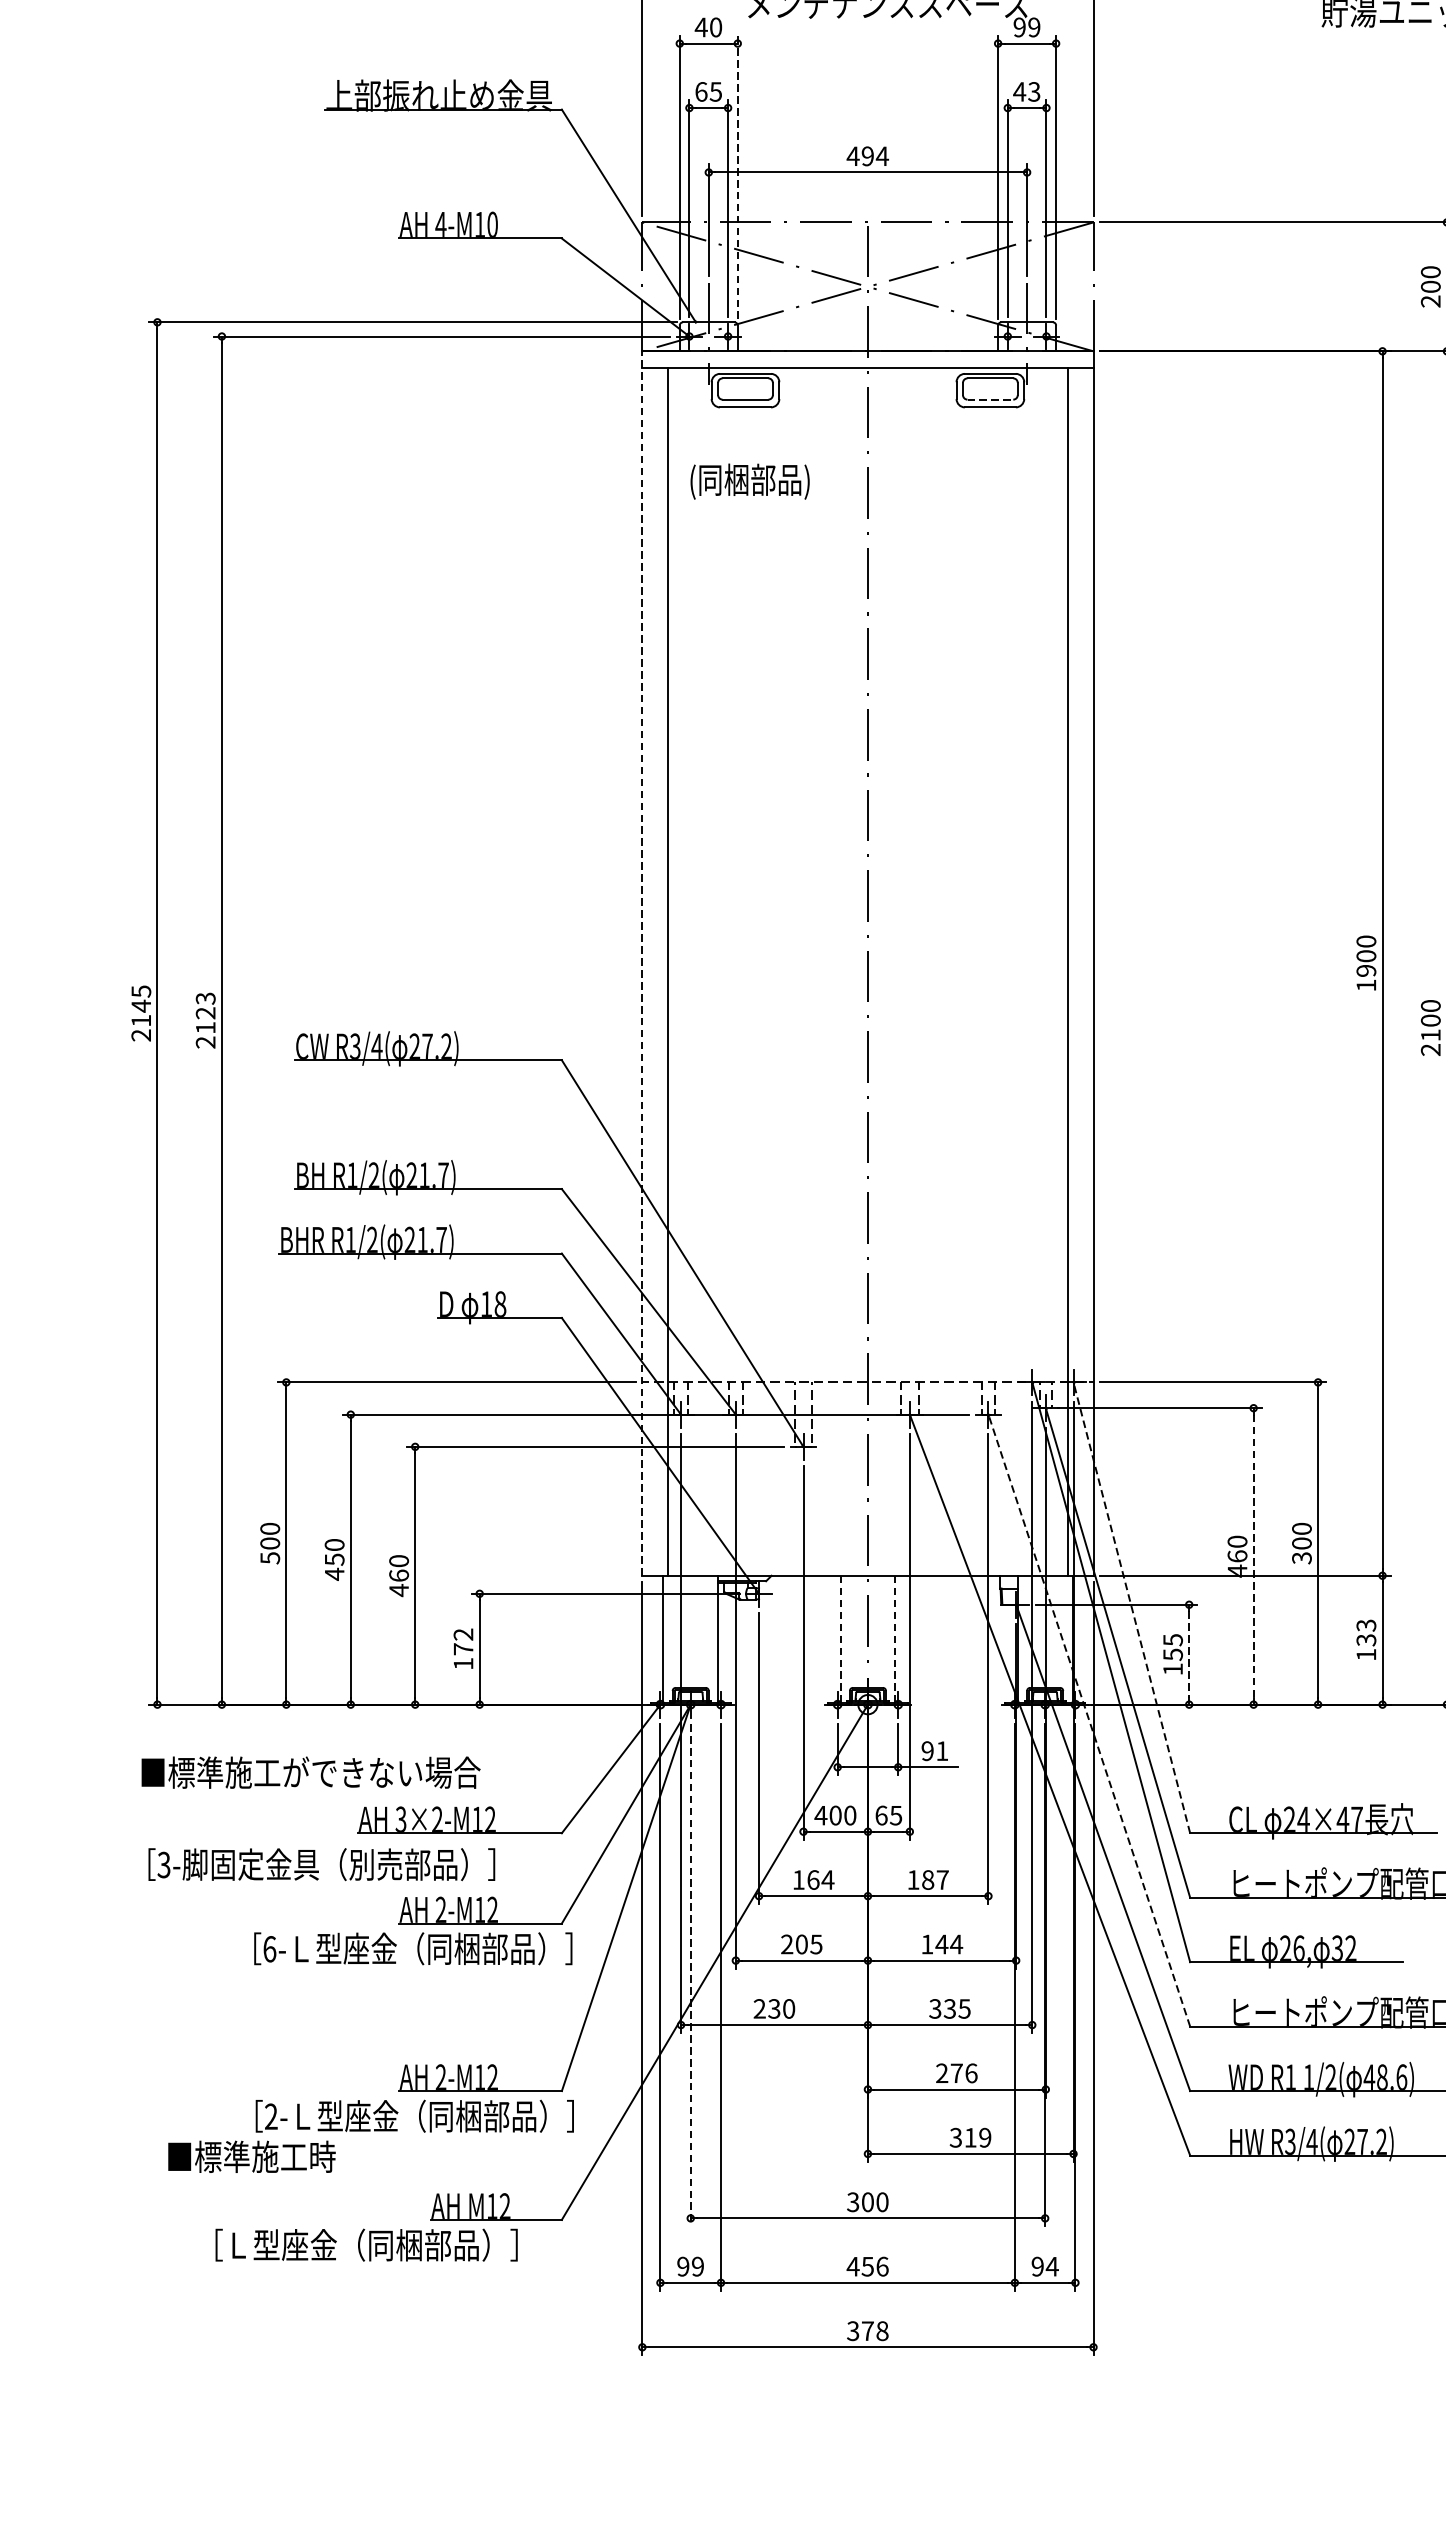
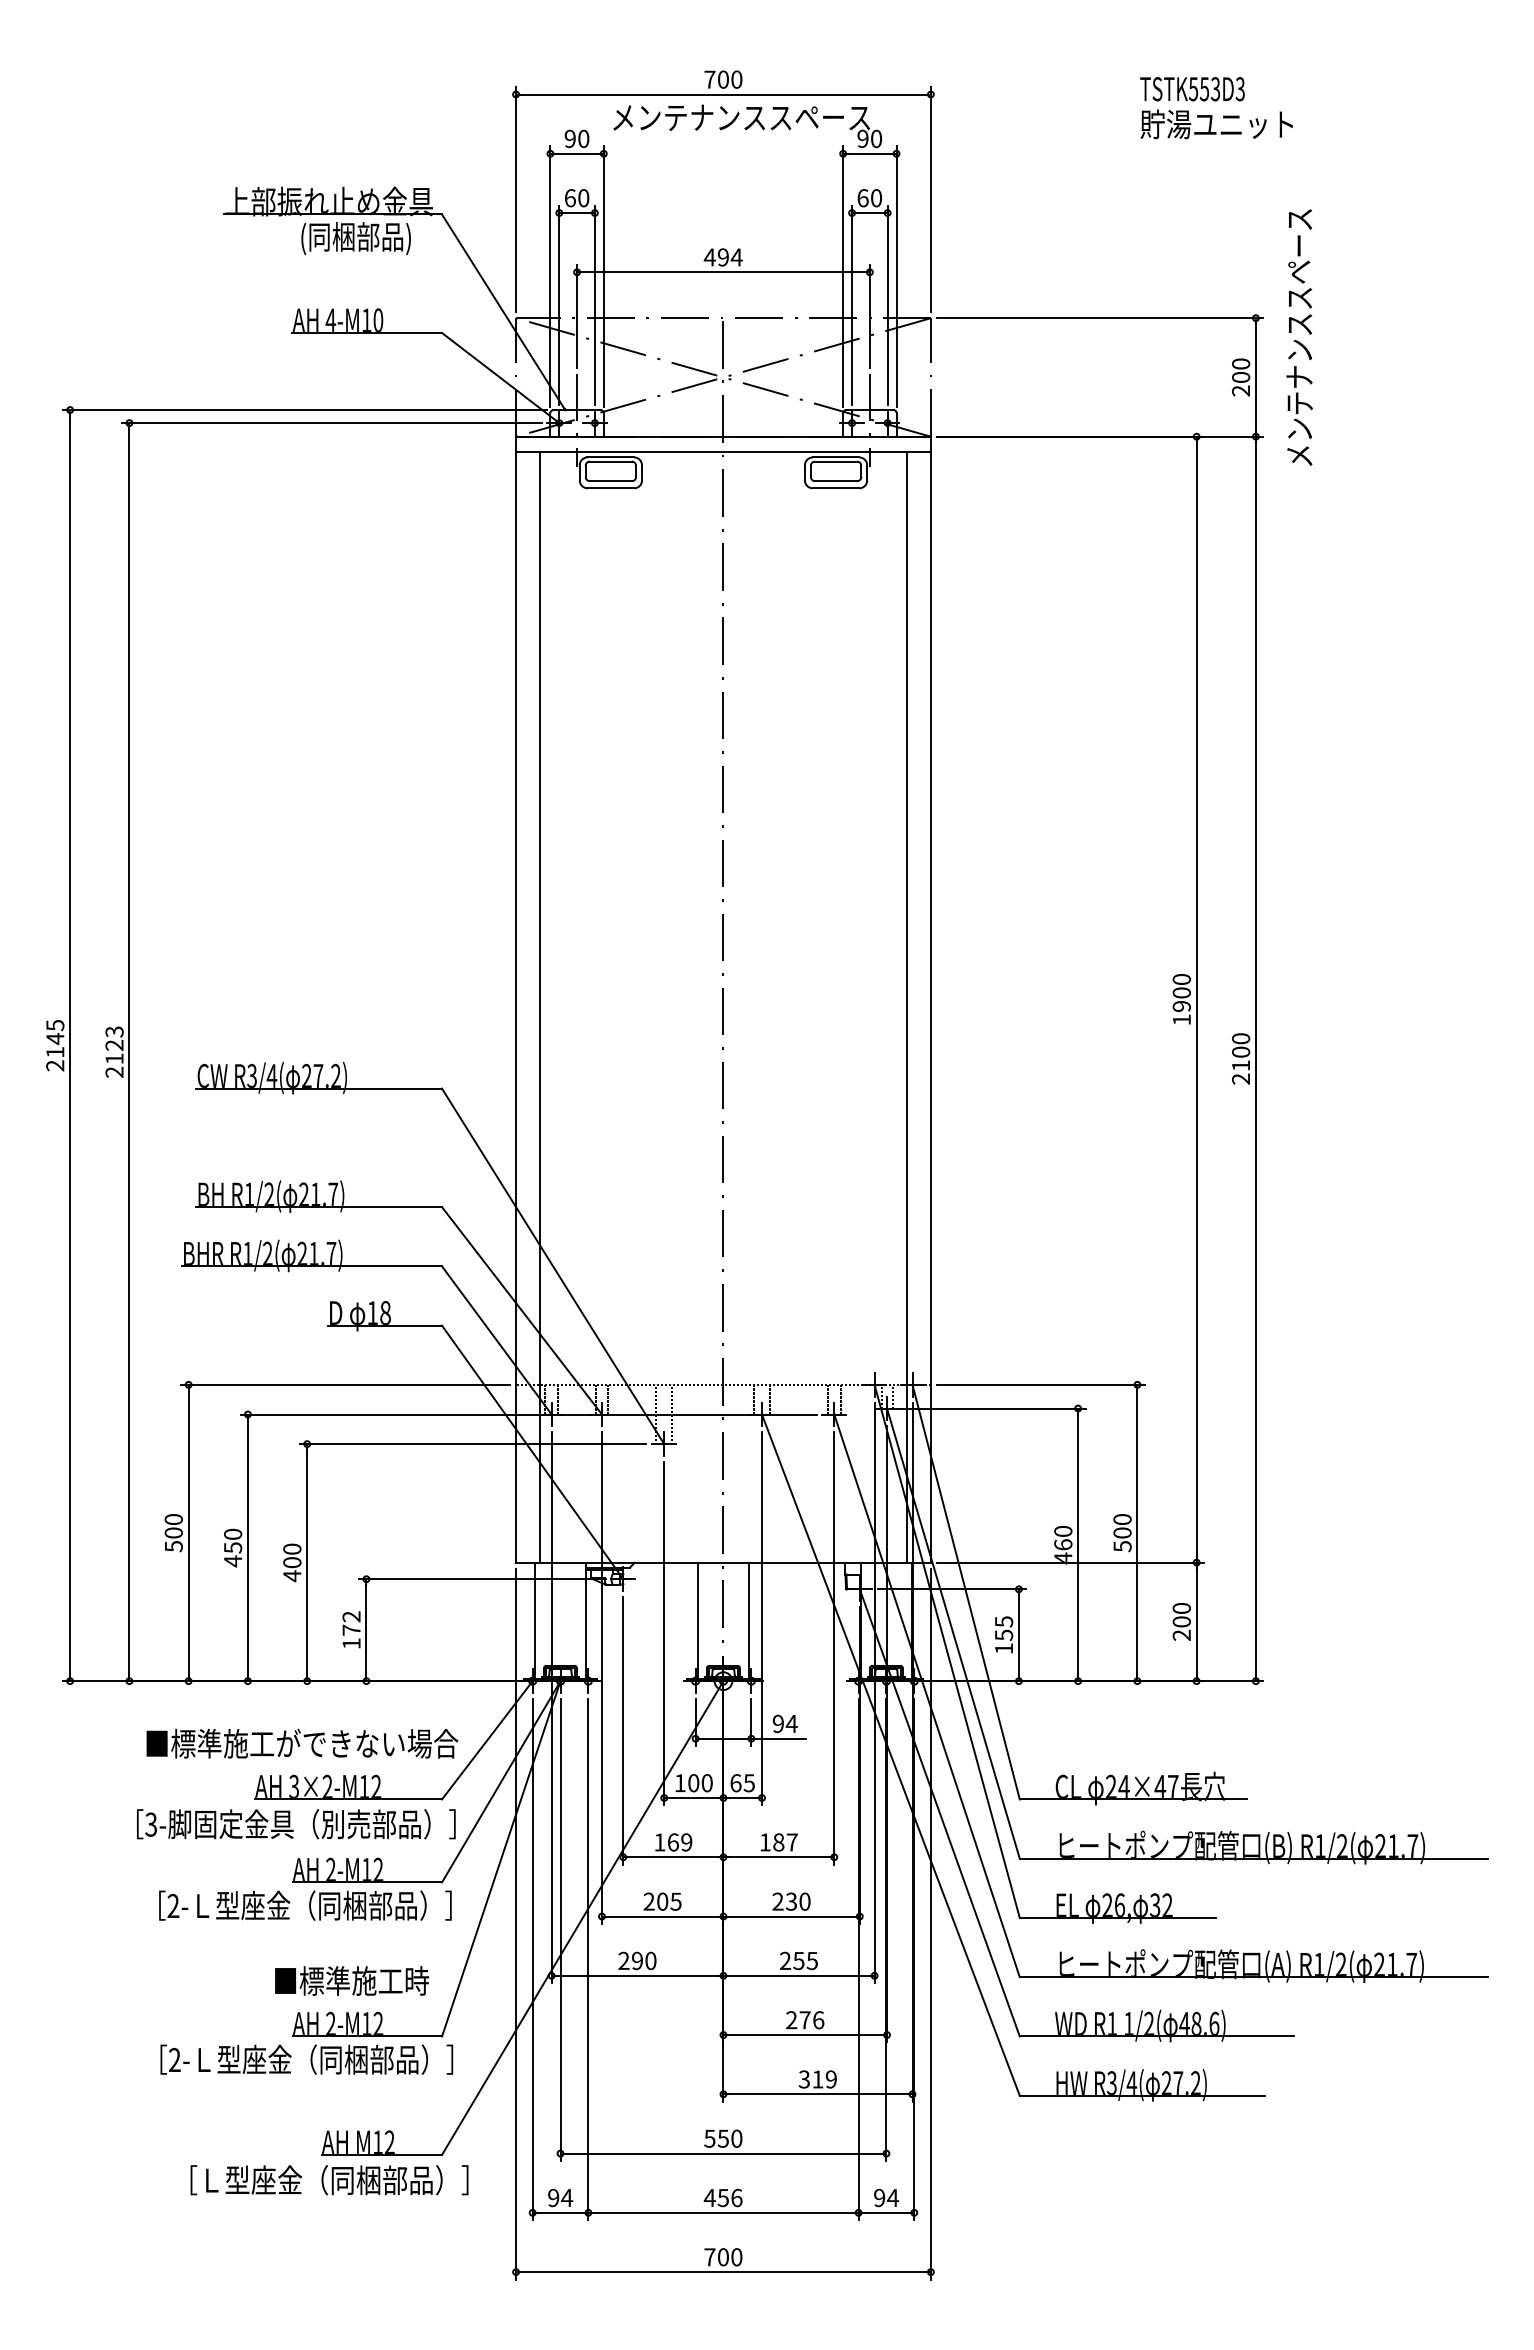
text: (701, 26) -> (570, 138), 40 -> 90
text: (1034, 26) -> (876, 138), 99 -> 90
text: (715, 92) -> (583, 198), 65 -> 60
text: (1026, 92) -> (869, 198), 43 -> 60
line: (737, 177) -> (603, 276), dashed -> solid
line: (990, 400) -> (836, 481), dashed -> solid
text: (749, 481) -> (355, 238), moved
line: (642, 963) -> (516, 999), dashed -> solid
line: (1254, 1557) -> (1078, 1545), dashed -> solid
text: (1301, 1558) -> (1122, 1546), 300 -> 500
text: (399, 1575) -> (292, 1562), 460 -> 400
line: (1132, 1607) -> (966, 1591), dashed -> solid
text: (1366, 1639) -> (1181, 1621), 133 -> 200
line: (840, 1640) -> (698, 1622), dashed -> solid
line: (895, 1640) -> (748, 1622), dashed -> solid
line: (1188, 1654) -> (1018, 1635), dashed -> solid
line: (1088, 1720) -> (926, 1695), dashed -> solid
text: (941, 1750) -> (791, 1723), 91 -> 94
text: (311, 1772) -> (302, 1743), moved
text: (821, 1815) -> (680, 1783), 400 -> 100
text: (322, 1864) -> (296, 1824), moved
text: (827, 1880) -> (686, 1842), 164 -> 169
text: (941, 1944) -> (791, 1901), 144 -> 230
text: (269, 1948) -> (173, 1905), 6- -> 2-
line: (690, 1975) -> (560, 1930), dashed -> solid
text: (773, 2008) -> (636, 1960), 230 -> 290
text: (941, 2008) -> (791, 1960), 335 -> 255
text: (252, 2156) -> (352, 1980), moved
text: (860, 2201) -> (716, 2138), 300 -> 550
text: (366, 2245) -> (329, 2180), moved
text: (698, 2266) -> (567, 2197), 99 -> 94
text: (867, 2331) -> (723, 2257), 378 -> 700

